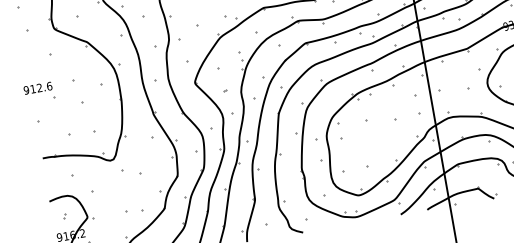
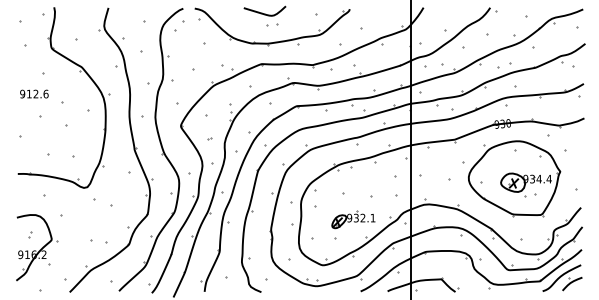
part: (38, 87) -> (34, 93), moved
part: (381, 144) -> (353, 219), added

